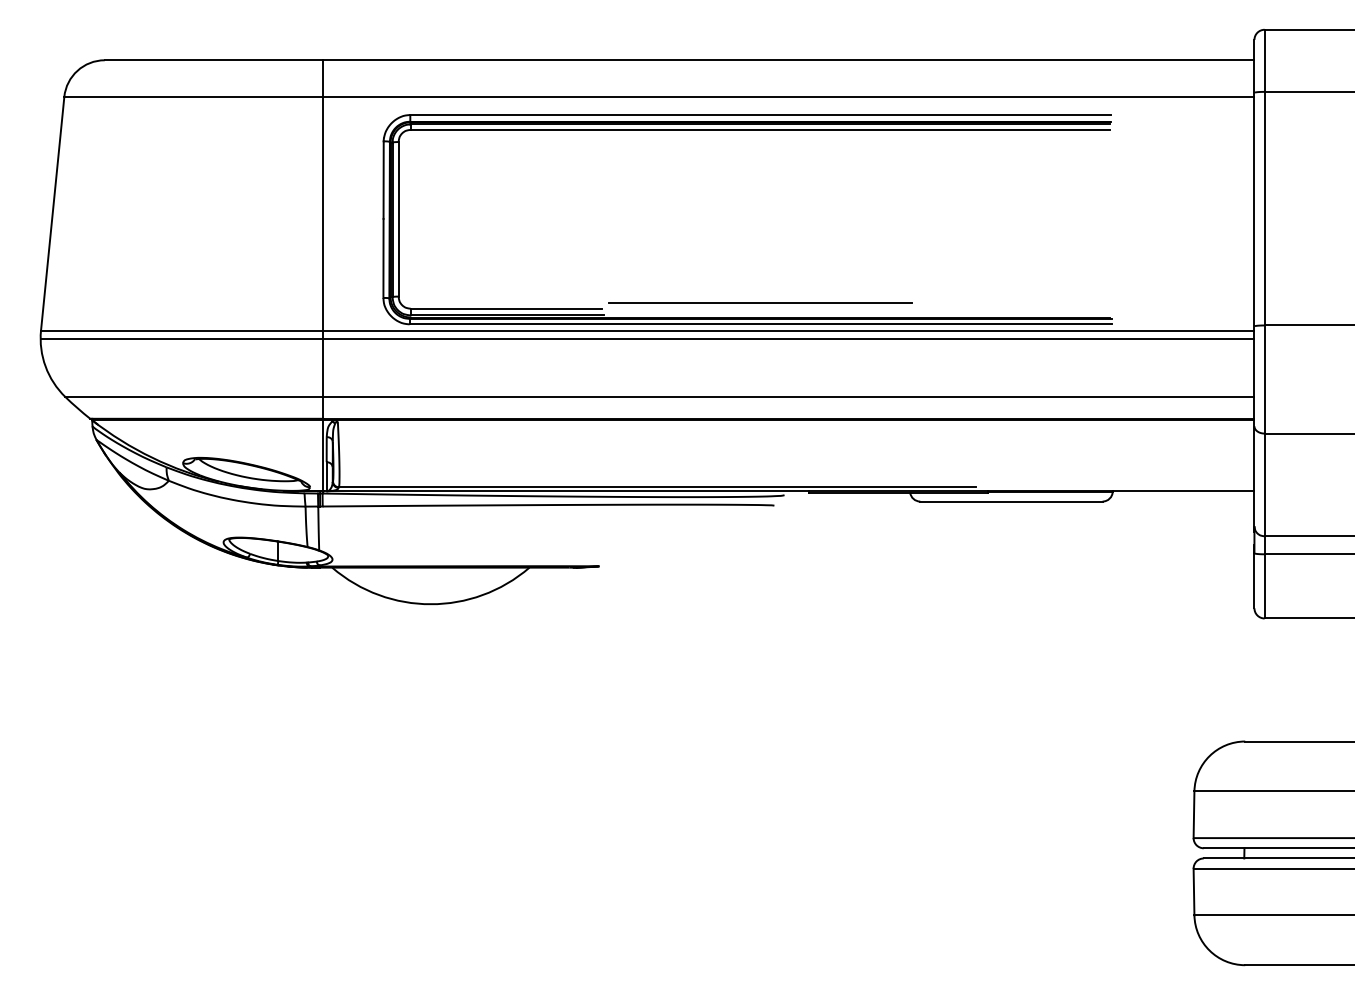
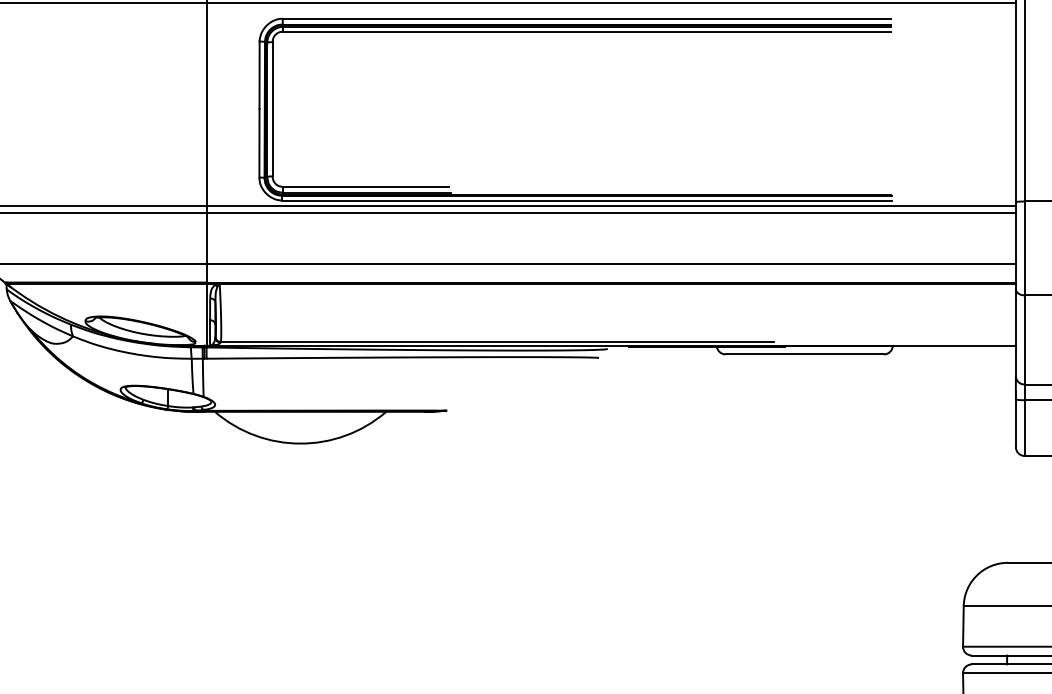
line: (760, 302) -> (586, 181), removed

